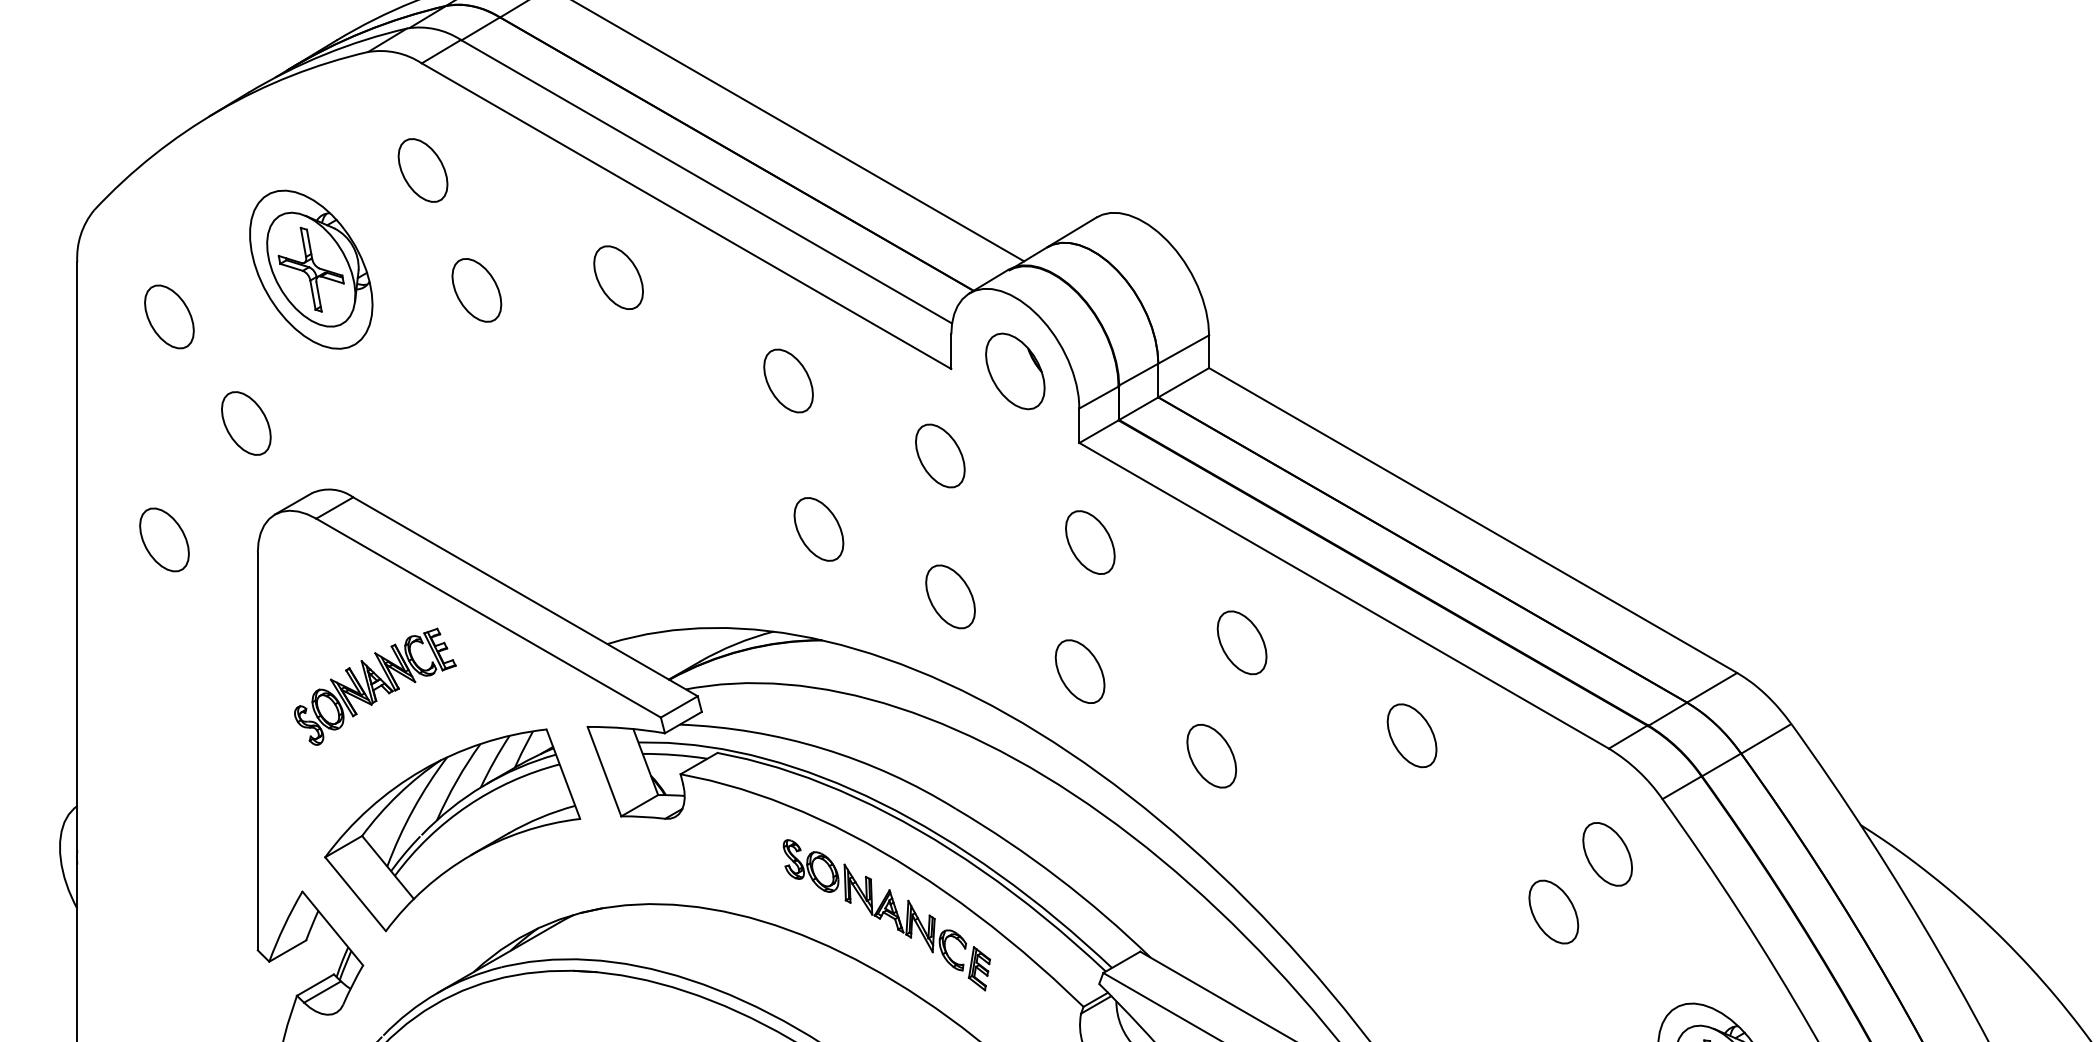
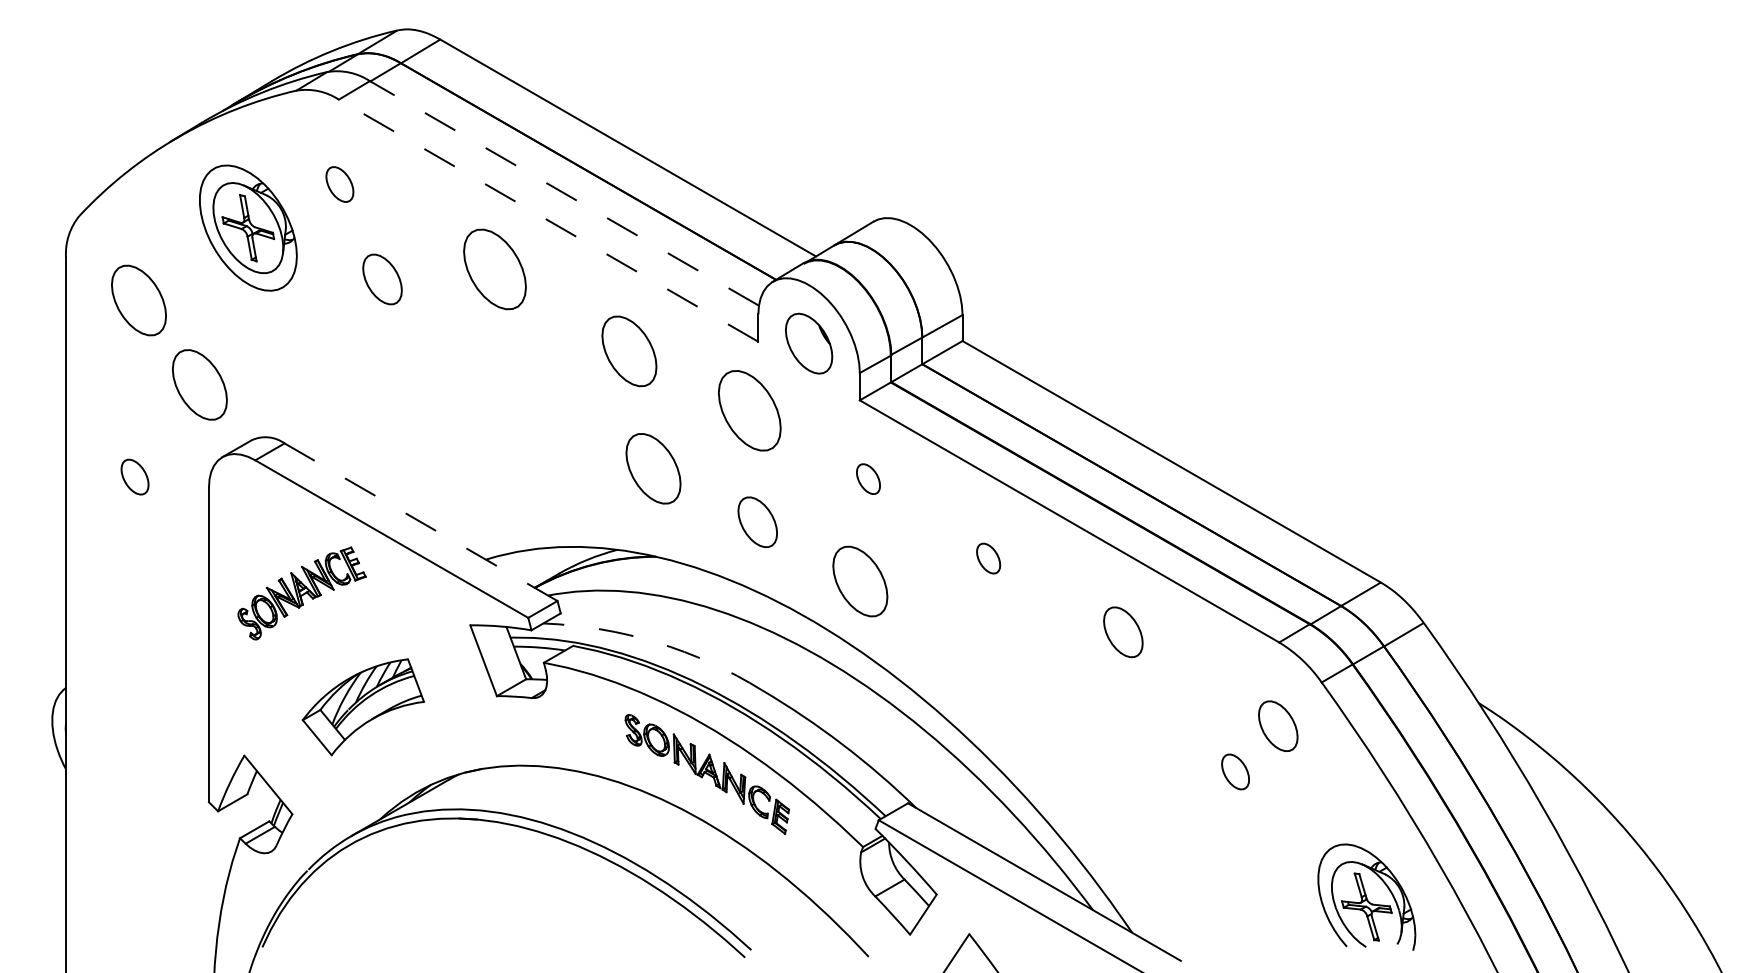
part: (422, 170) -> (339, 184), size x0.7
line: (706, 181) -> (564, 193), solid -> dashed
line: (686, 215) -> (548, 220), solid -> dashed
part: (311, 268) -> (248, 227), moved
part: (618, 277) -> (494, 269), size x1.6
part: (168, 316) -> (138, 300), size x1.4
part: (788, 380) -> (629, 350), size x1.4
part: (245, 422) -> (199, 384), size x1.4
part: (940, 455) -> (749, 410), size x1.6
part: (818, 528) -> (653, 468), size x1.4
part: (163, 539) -> (134, 476), size x0.7
part: (1090, 541) -> (868, 478), size x0.6
line: (526, 597) -> (421, 522), solid -> dashed
part: (1241, 642) -> (988, 558), size x0.6
part: (1080, 671) -> (860, 581), size x1.4
arc: (823, 748) -> (657, 642), solid -> dashed
part: (1211, 756) -> (964, 648), removed
part: (452, 830) -> (363, 707), size x0.6
part: (1553, 911) -> (1235, 771), size x0.7

